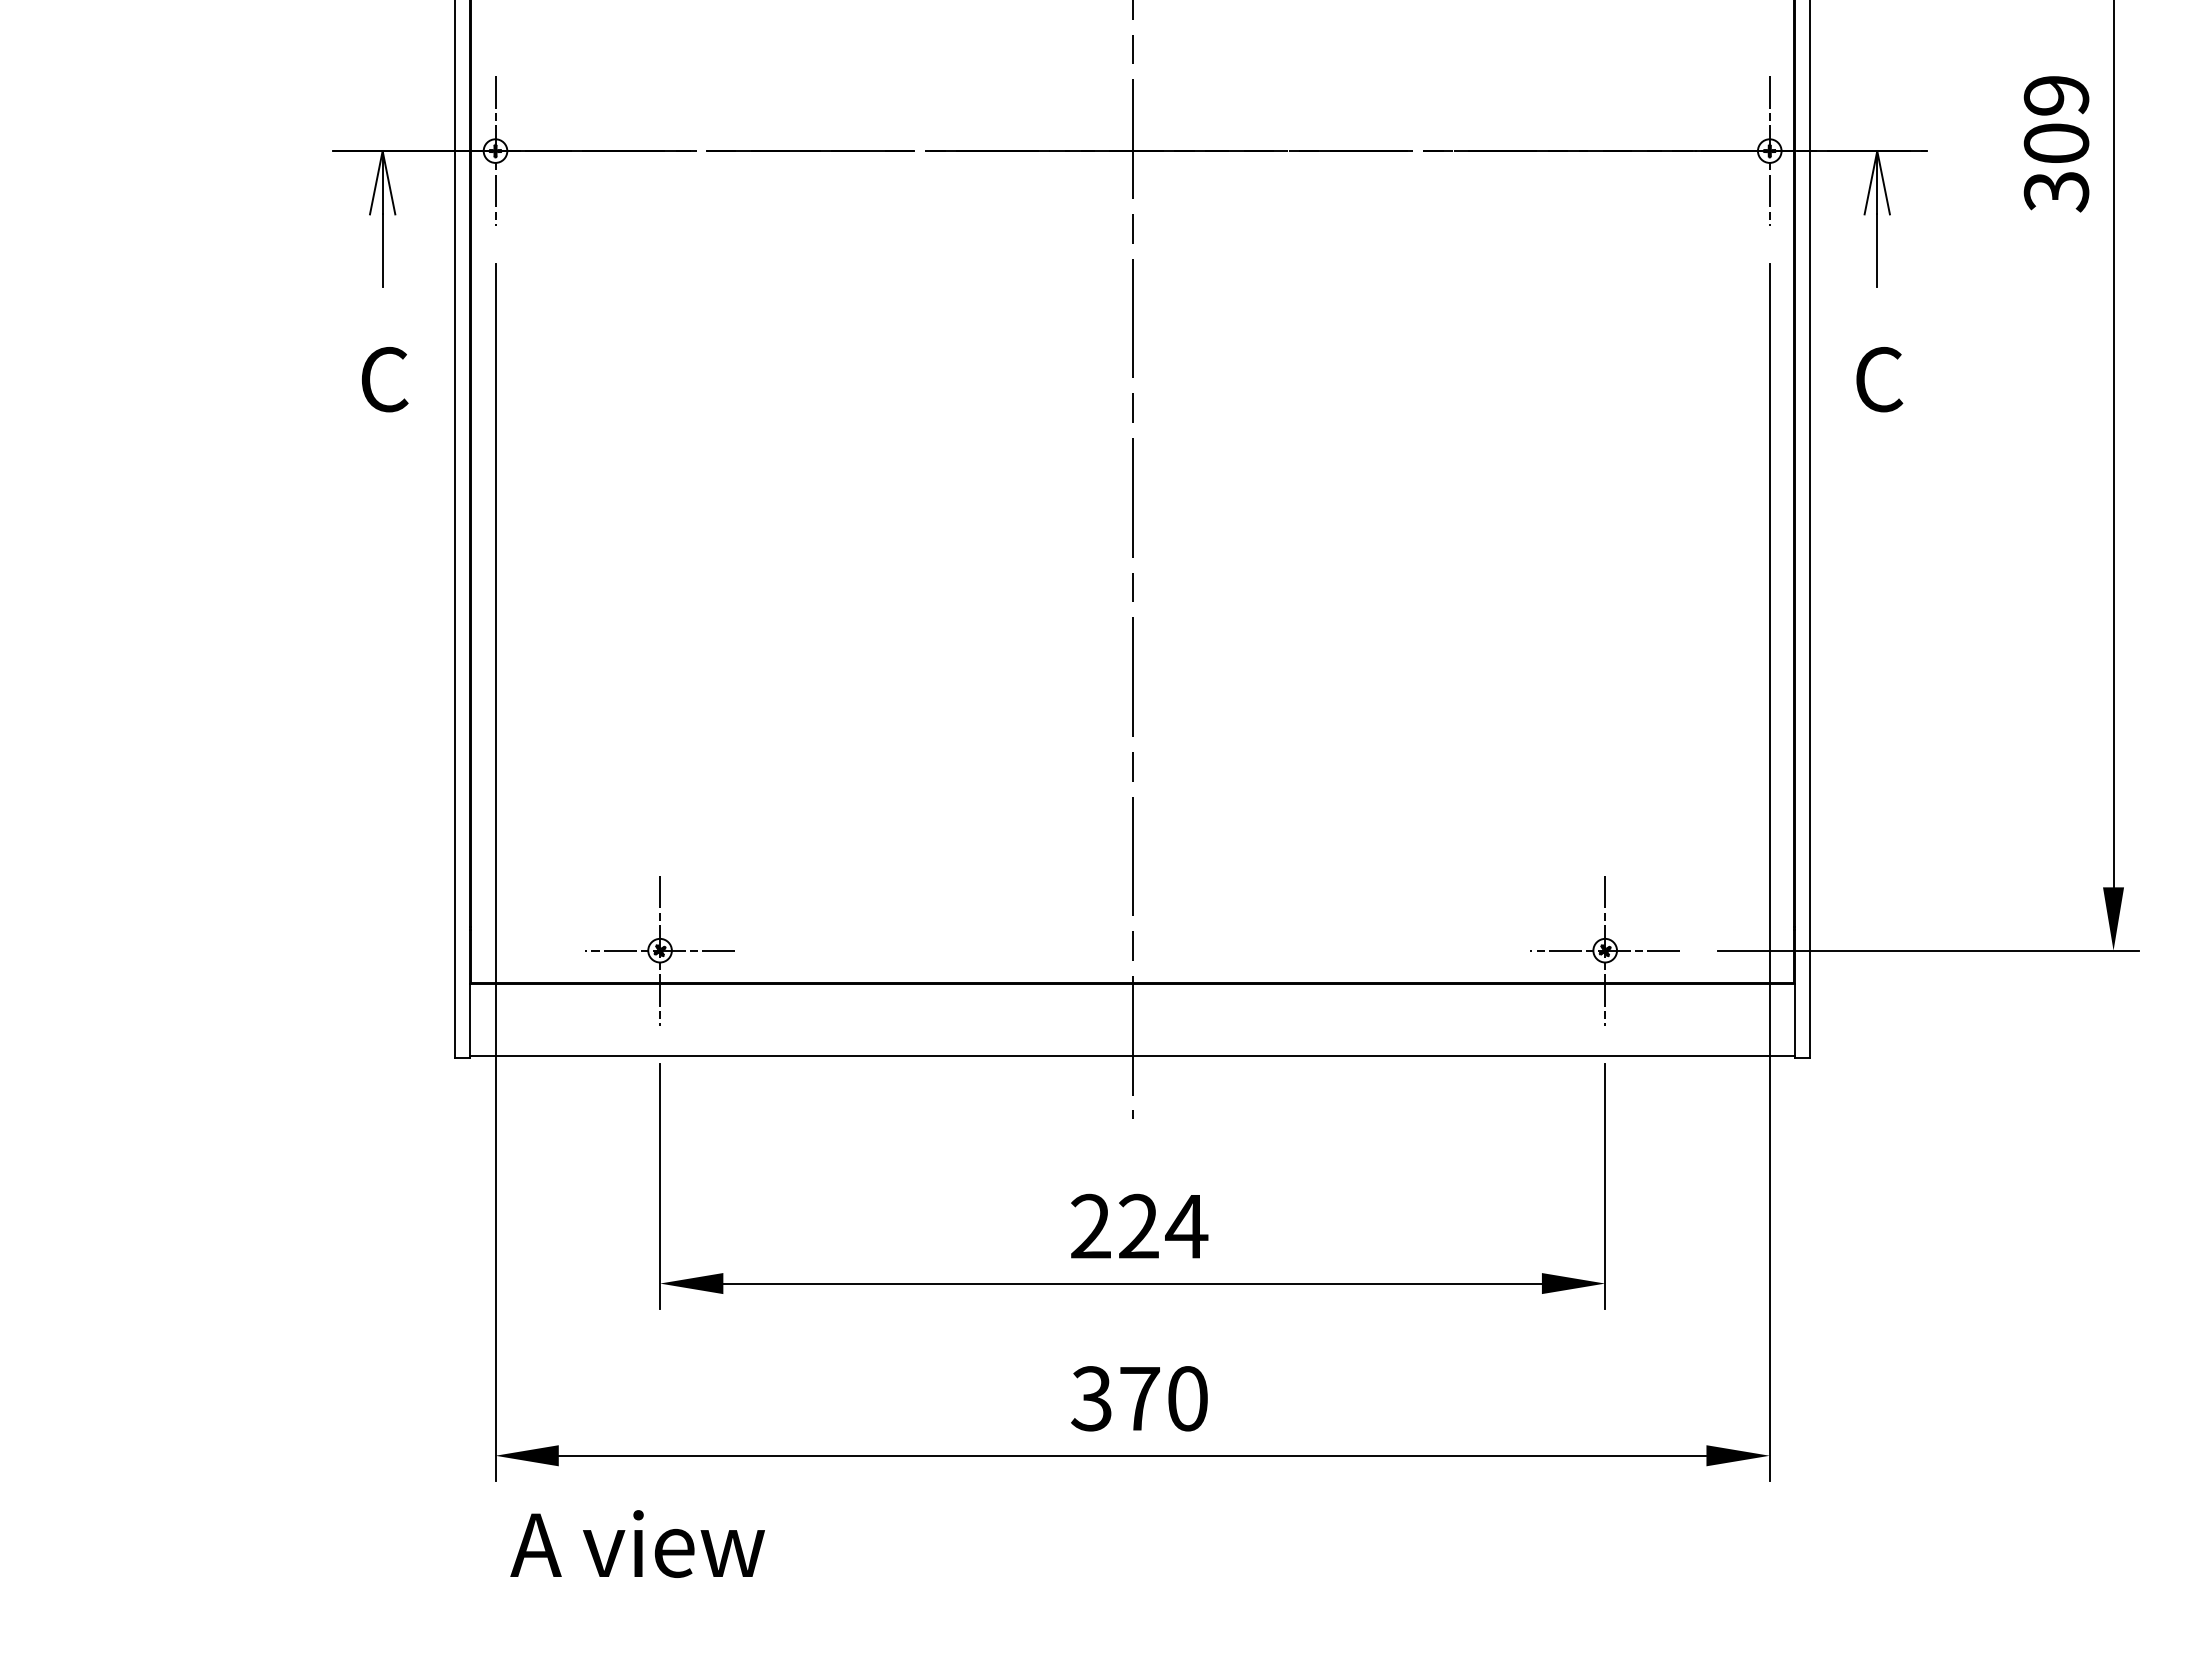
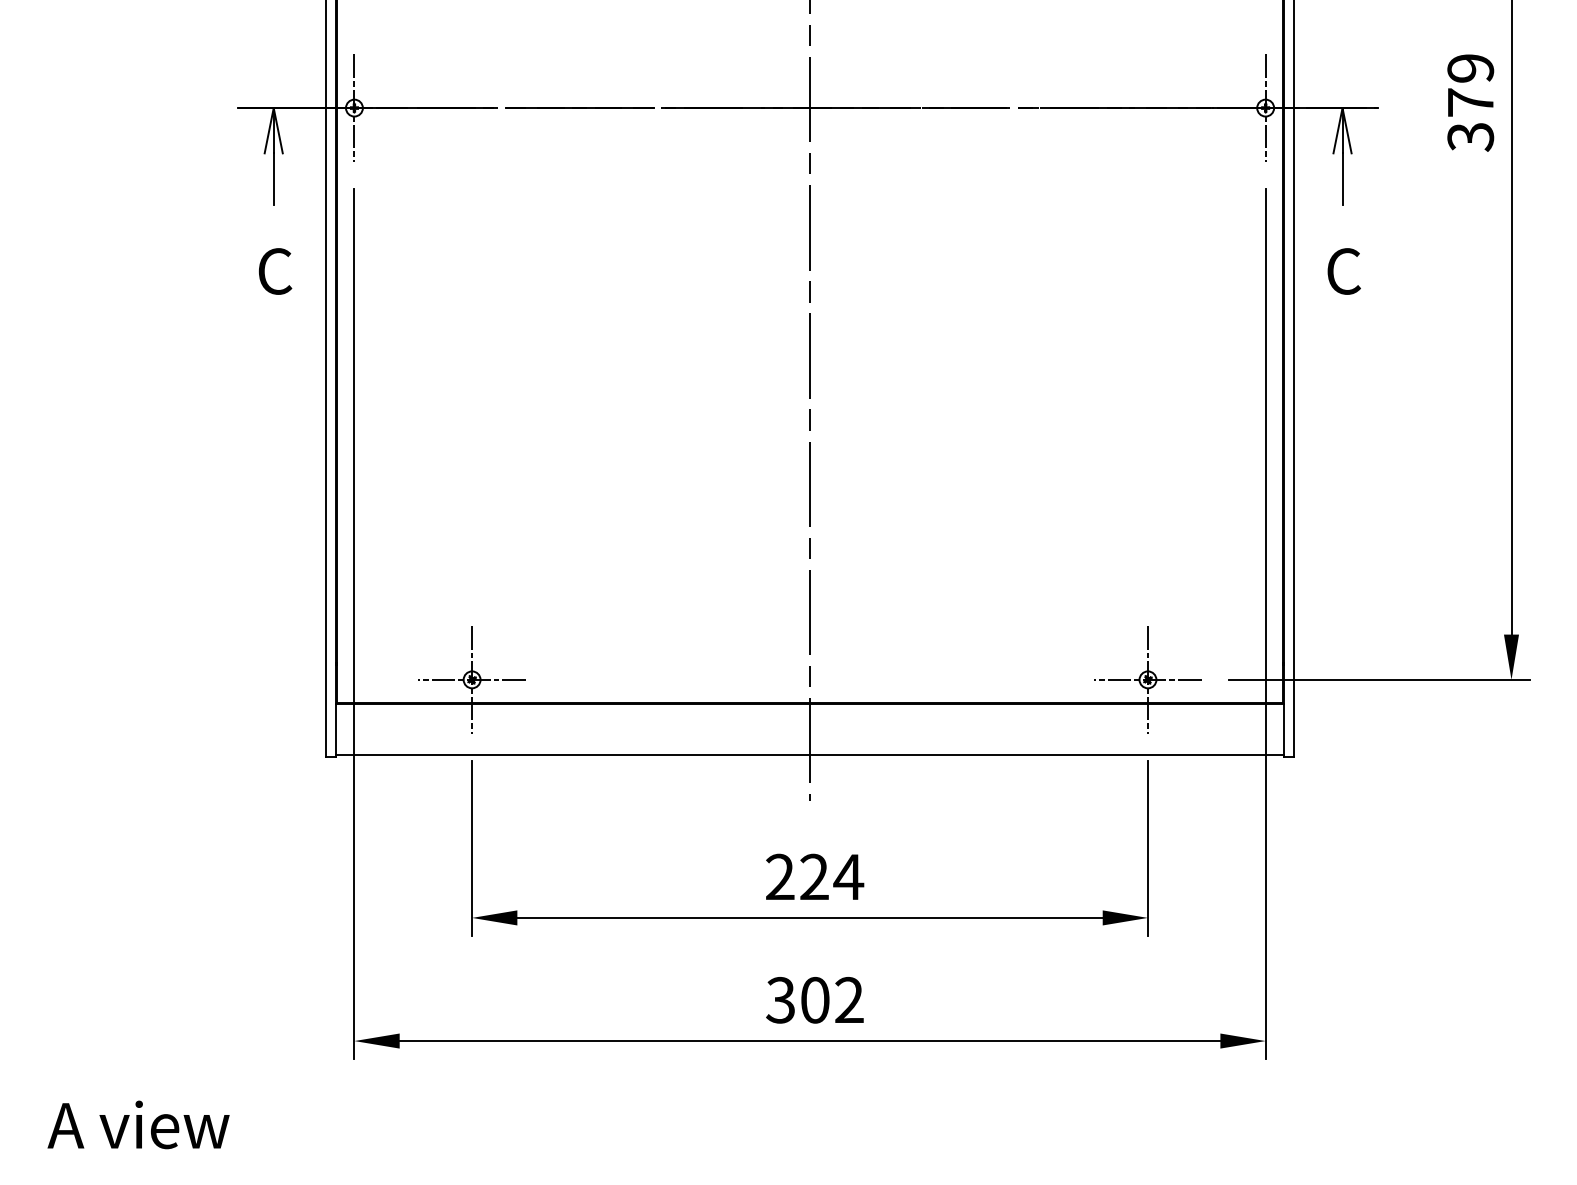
text: (2056, 143) -> (1470, 102), 309 -> 379
text: (1163, 1398) -> (832, 1000), 370 -> 302
text: (637, 1543) -> (138, 1124), moved

